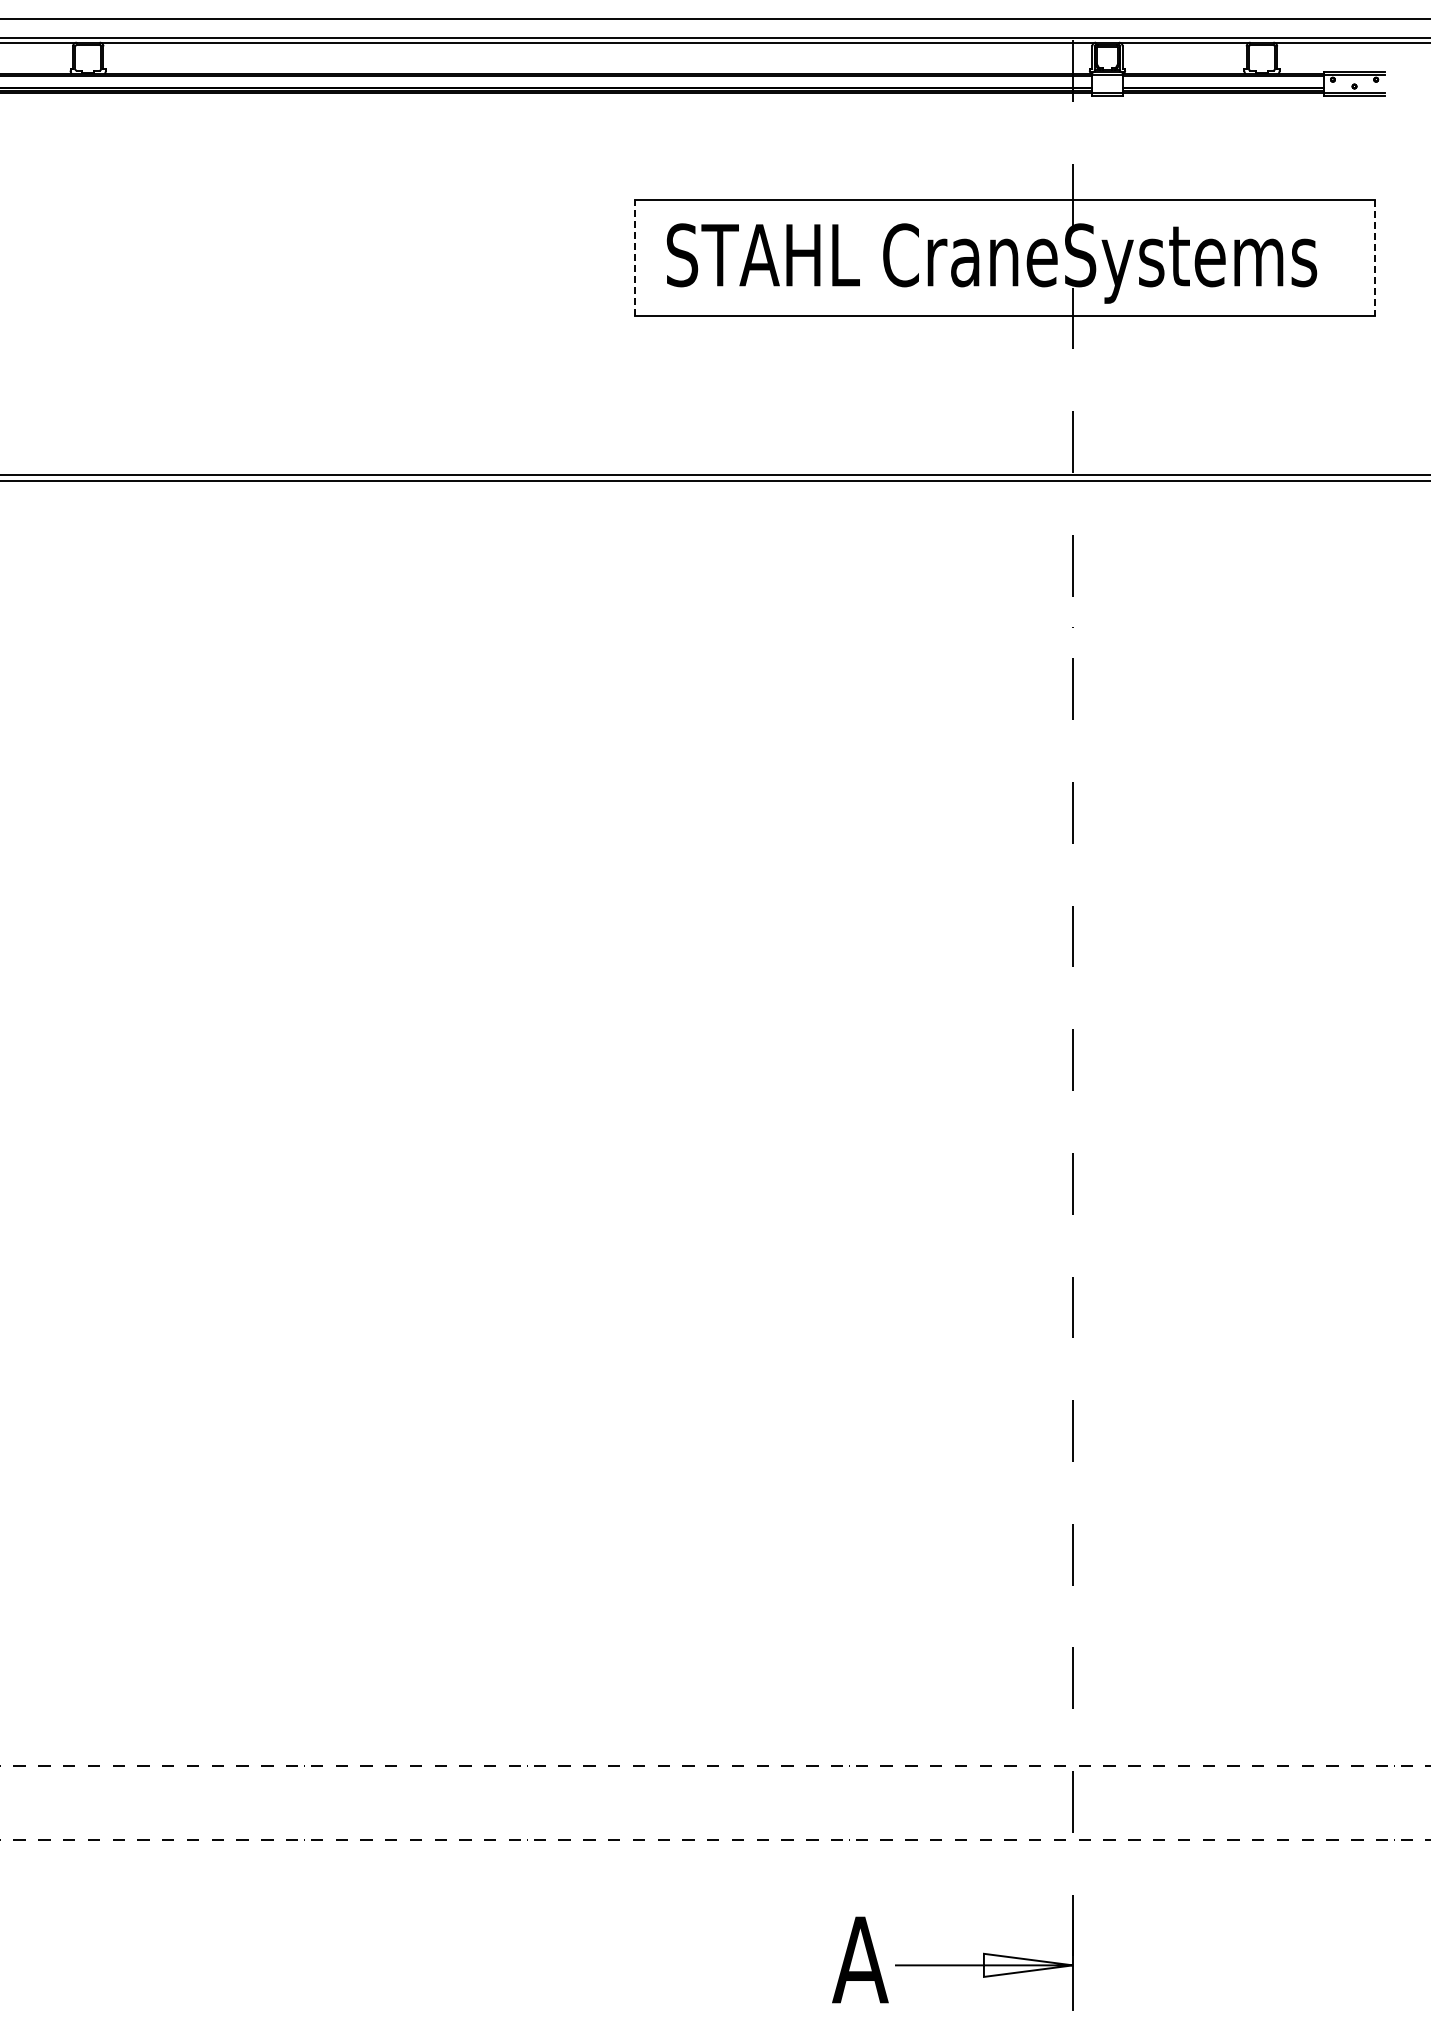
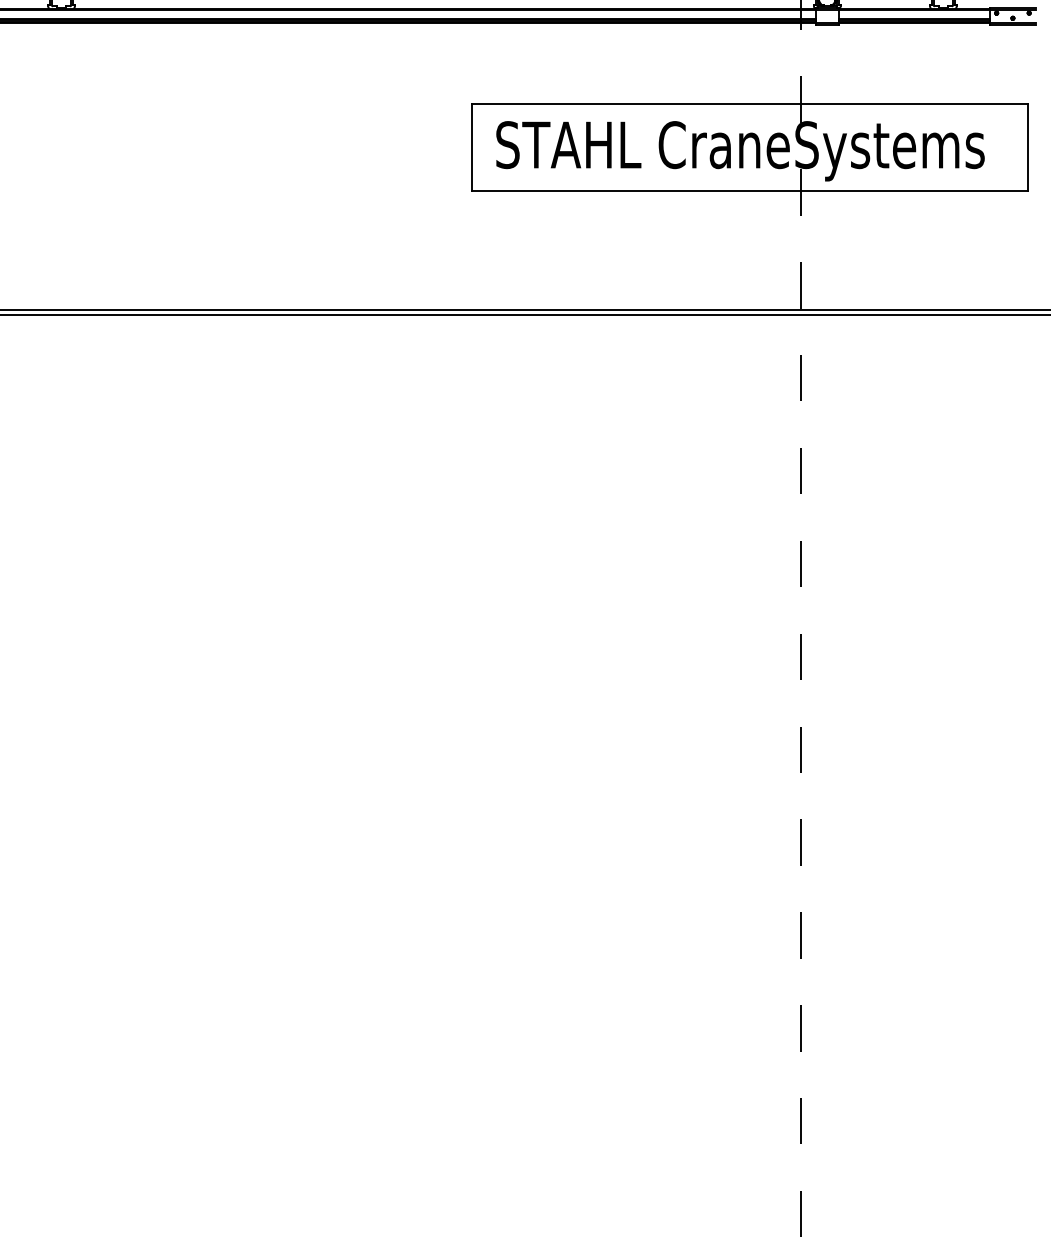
line: (635, 258) -> (472, 147), dashed -> solid
line: (1374, 258) -> (1027, 147), dashed -> solid

